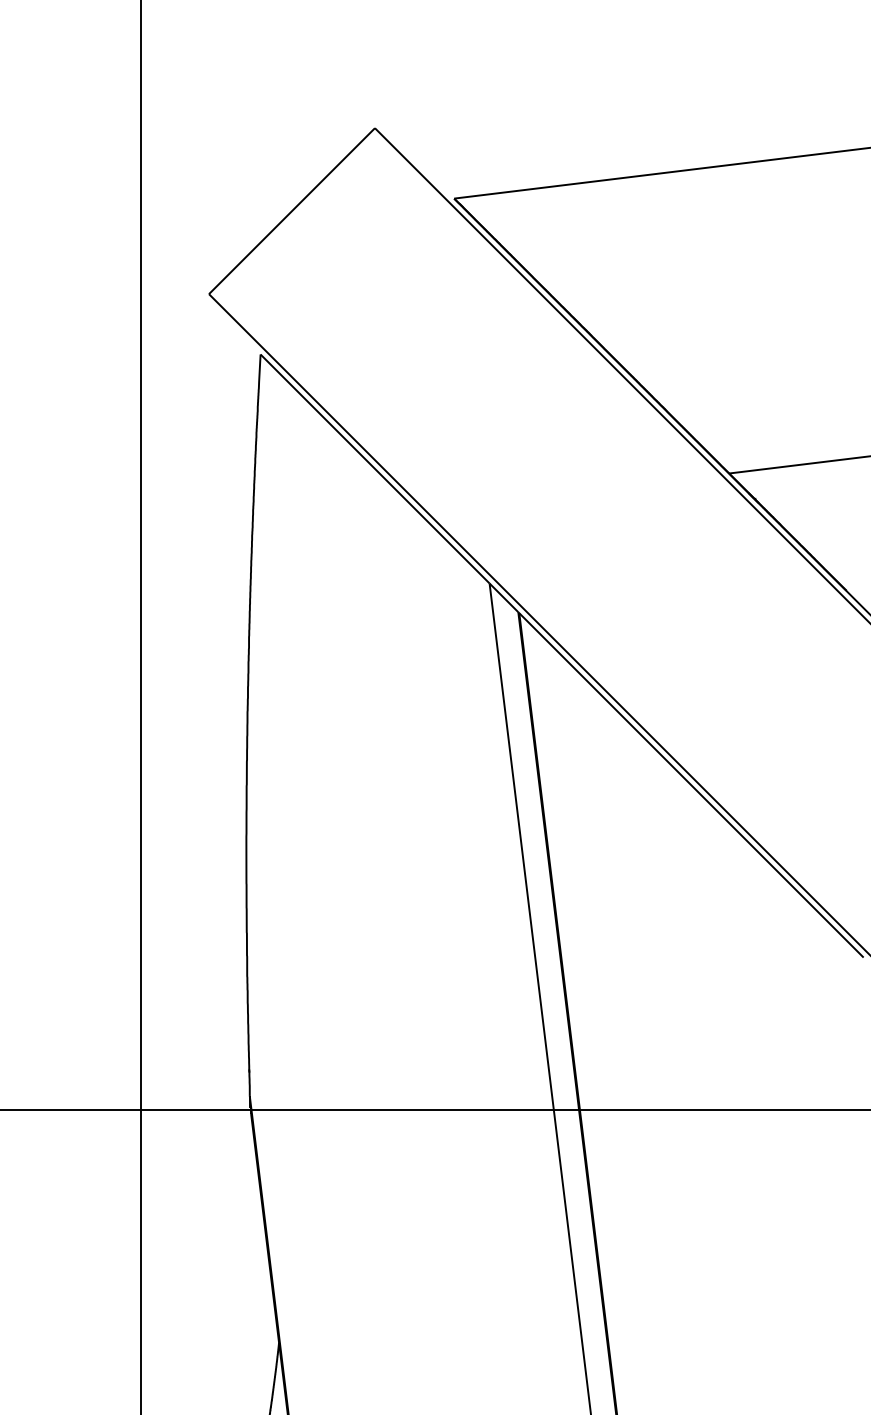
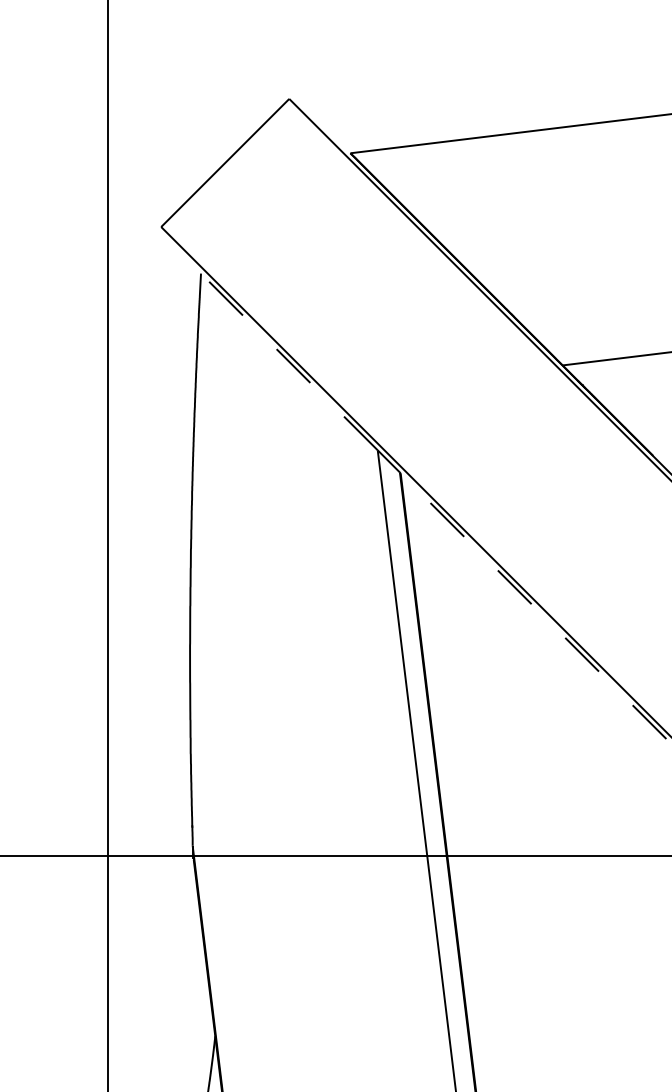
line: (375, 469) -> (289, 362), solid -> dashed
line: (691, 785) -> (533, 606), solid -> dashed

